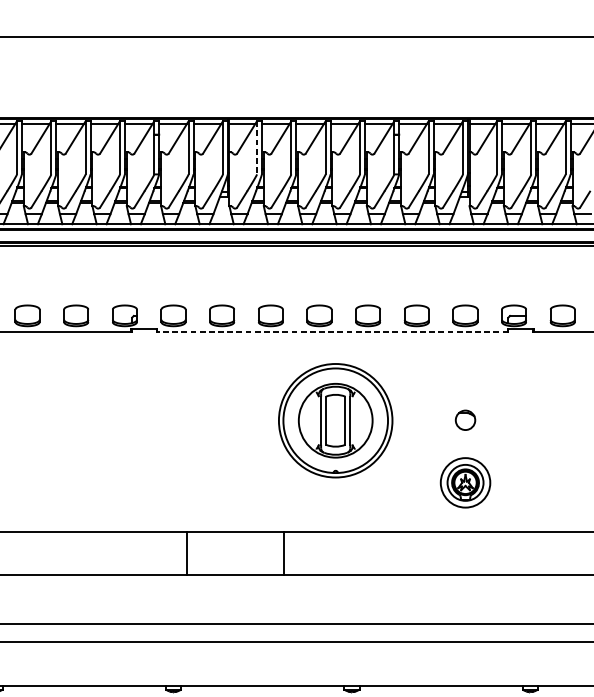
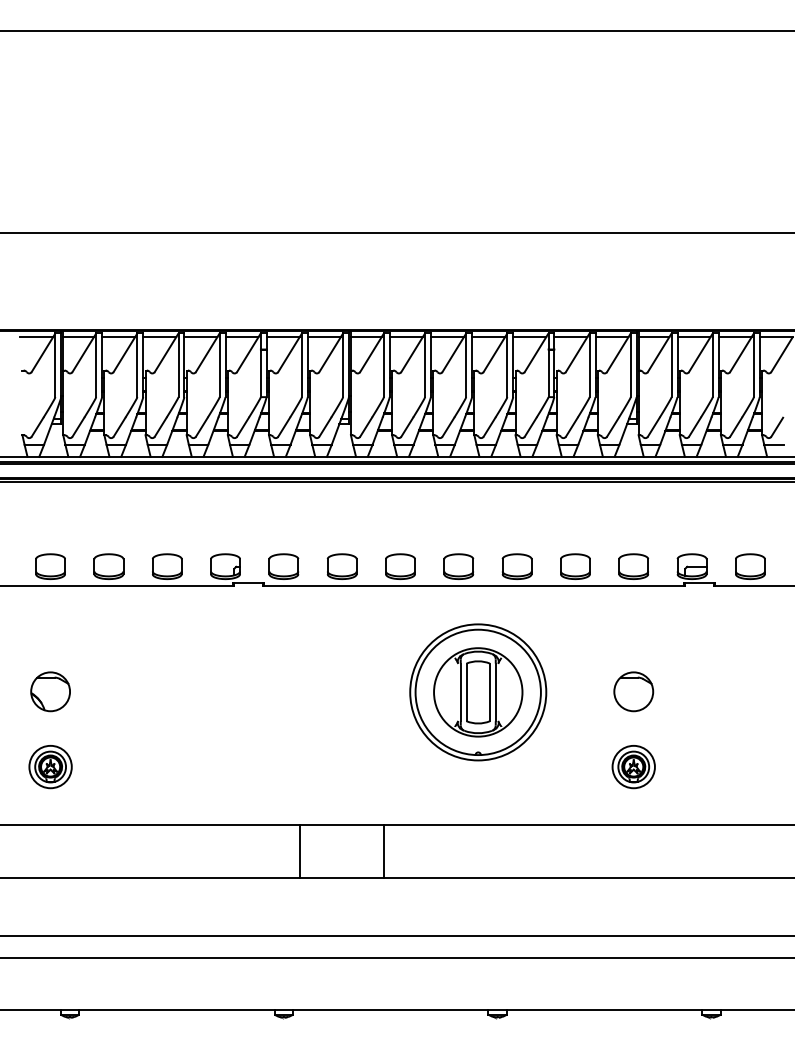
line: (256, 148) -> (383, 365), dashed -> solid
line: (332, 332) -> (474, 586), dashed -> solid
part: (465, 419) -> (633, 691), size x1.67
part: (465, 483) -> (633, 767), size x0.71
line: (284, 553) -> (384, 851), moved

